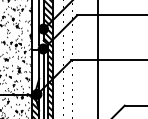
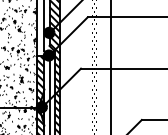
hatch: (35, 70) -> (40, 80), added

